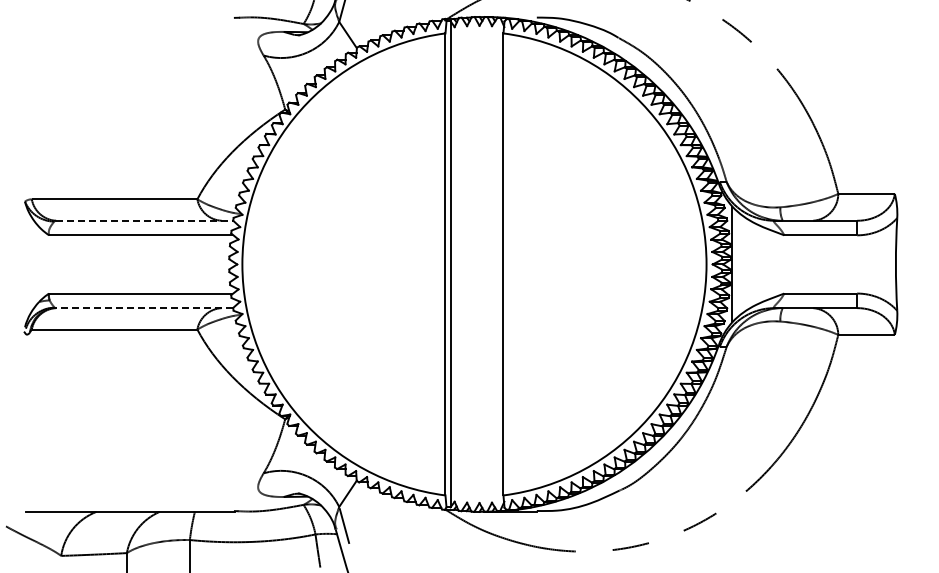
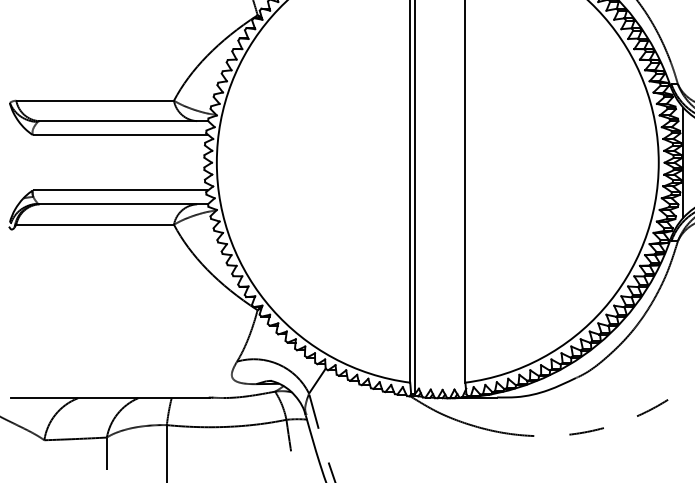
line: (144, 220) -> (123, 120), dashed -> solid
line: (144, 308) -> (123, 204), dashed -> solid

